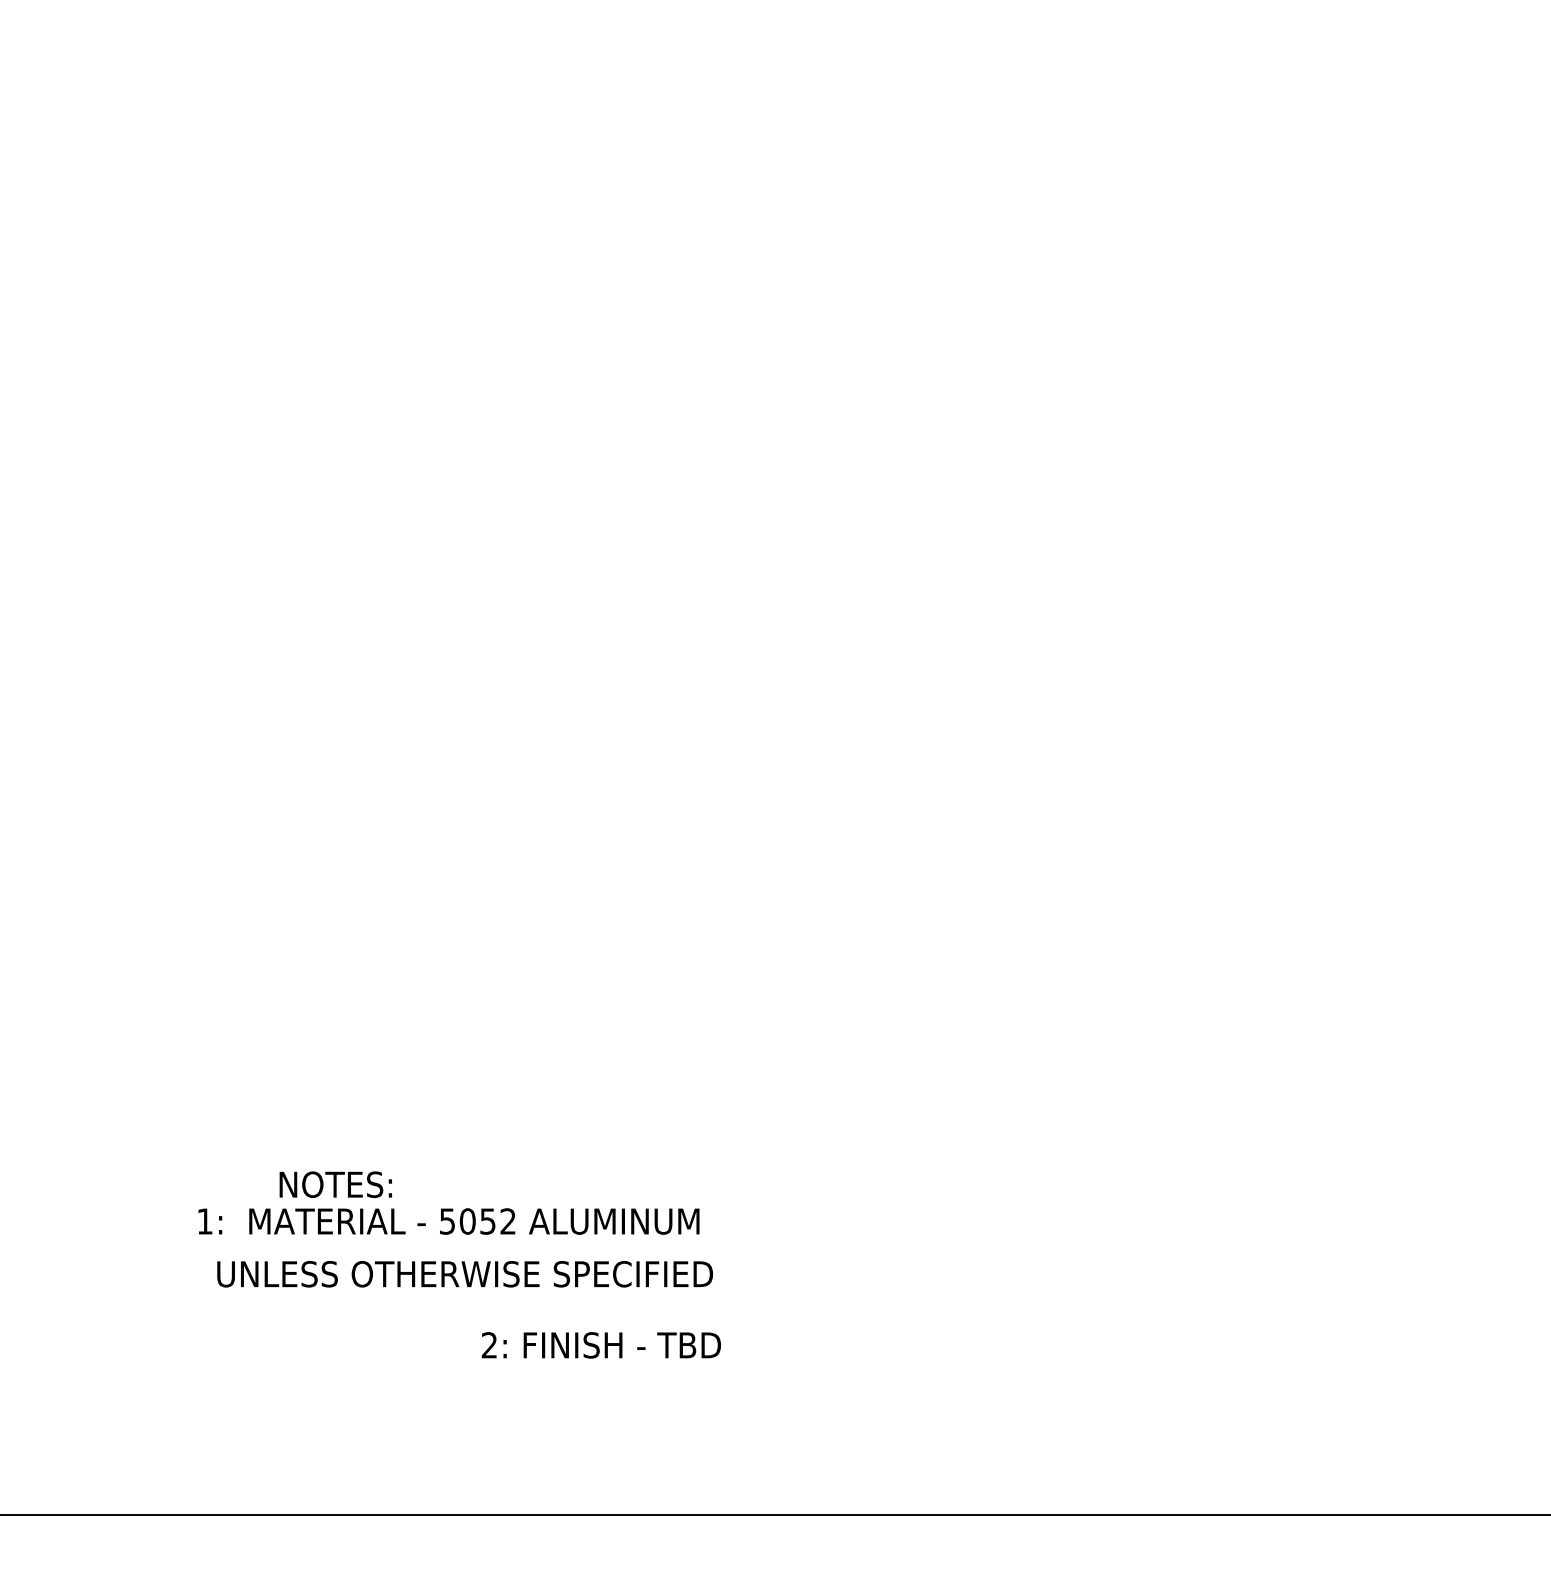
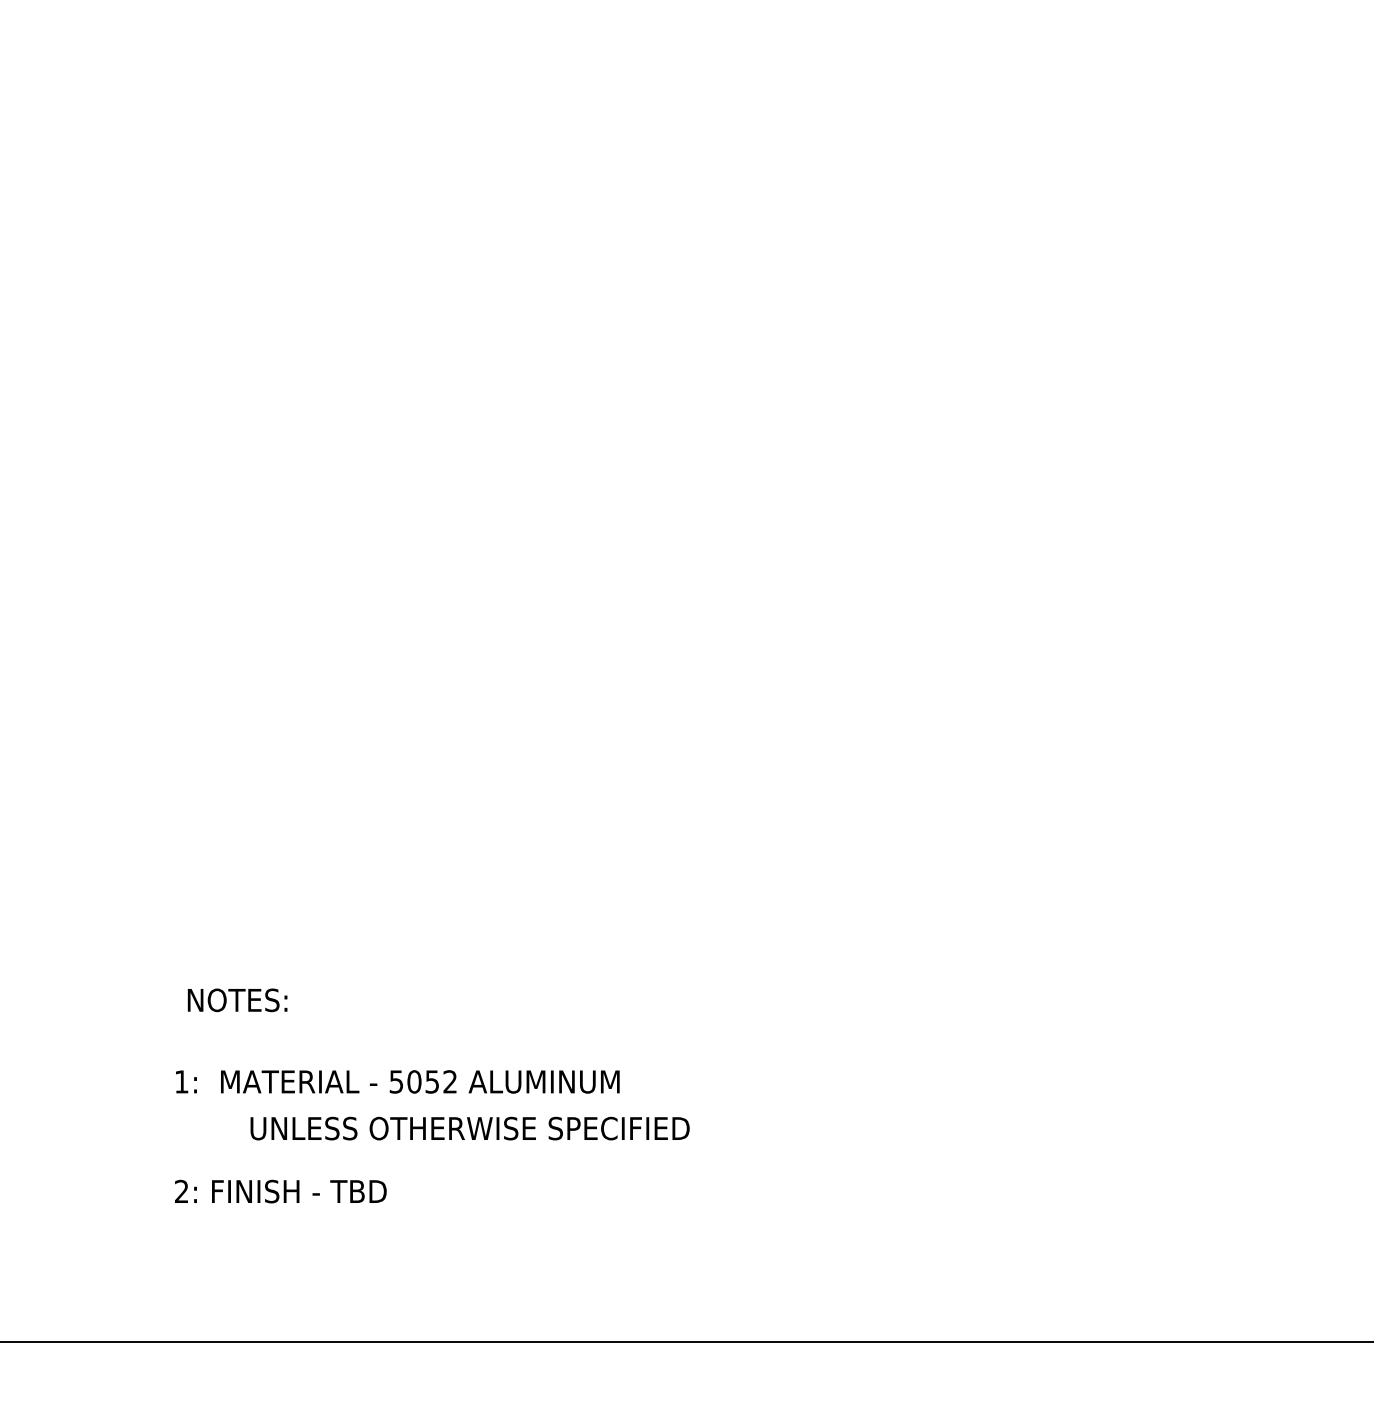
text: (335, 1184) -> (237, 1000), moved
text: (464, 1274) -> (469, 1128), moved
text: (601, 1345) -> (280, 1191), moved

